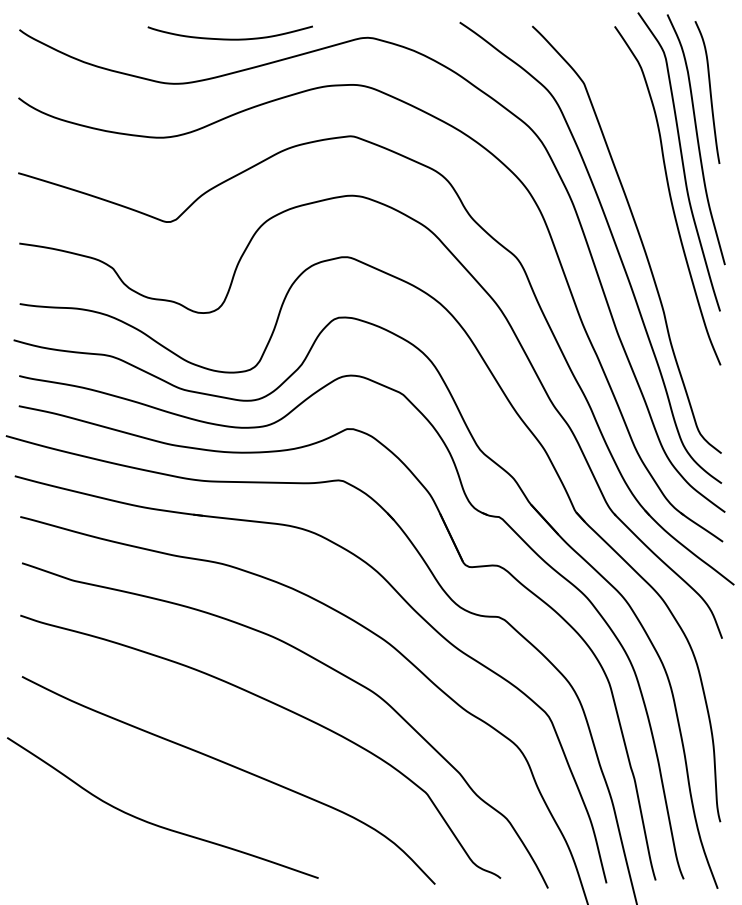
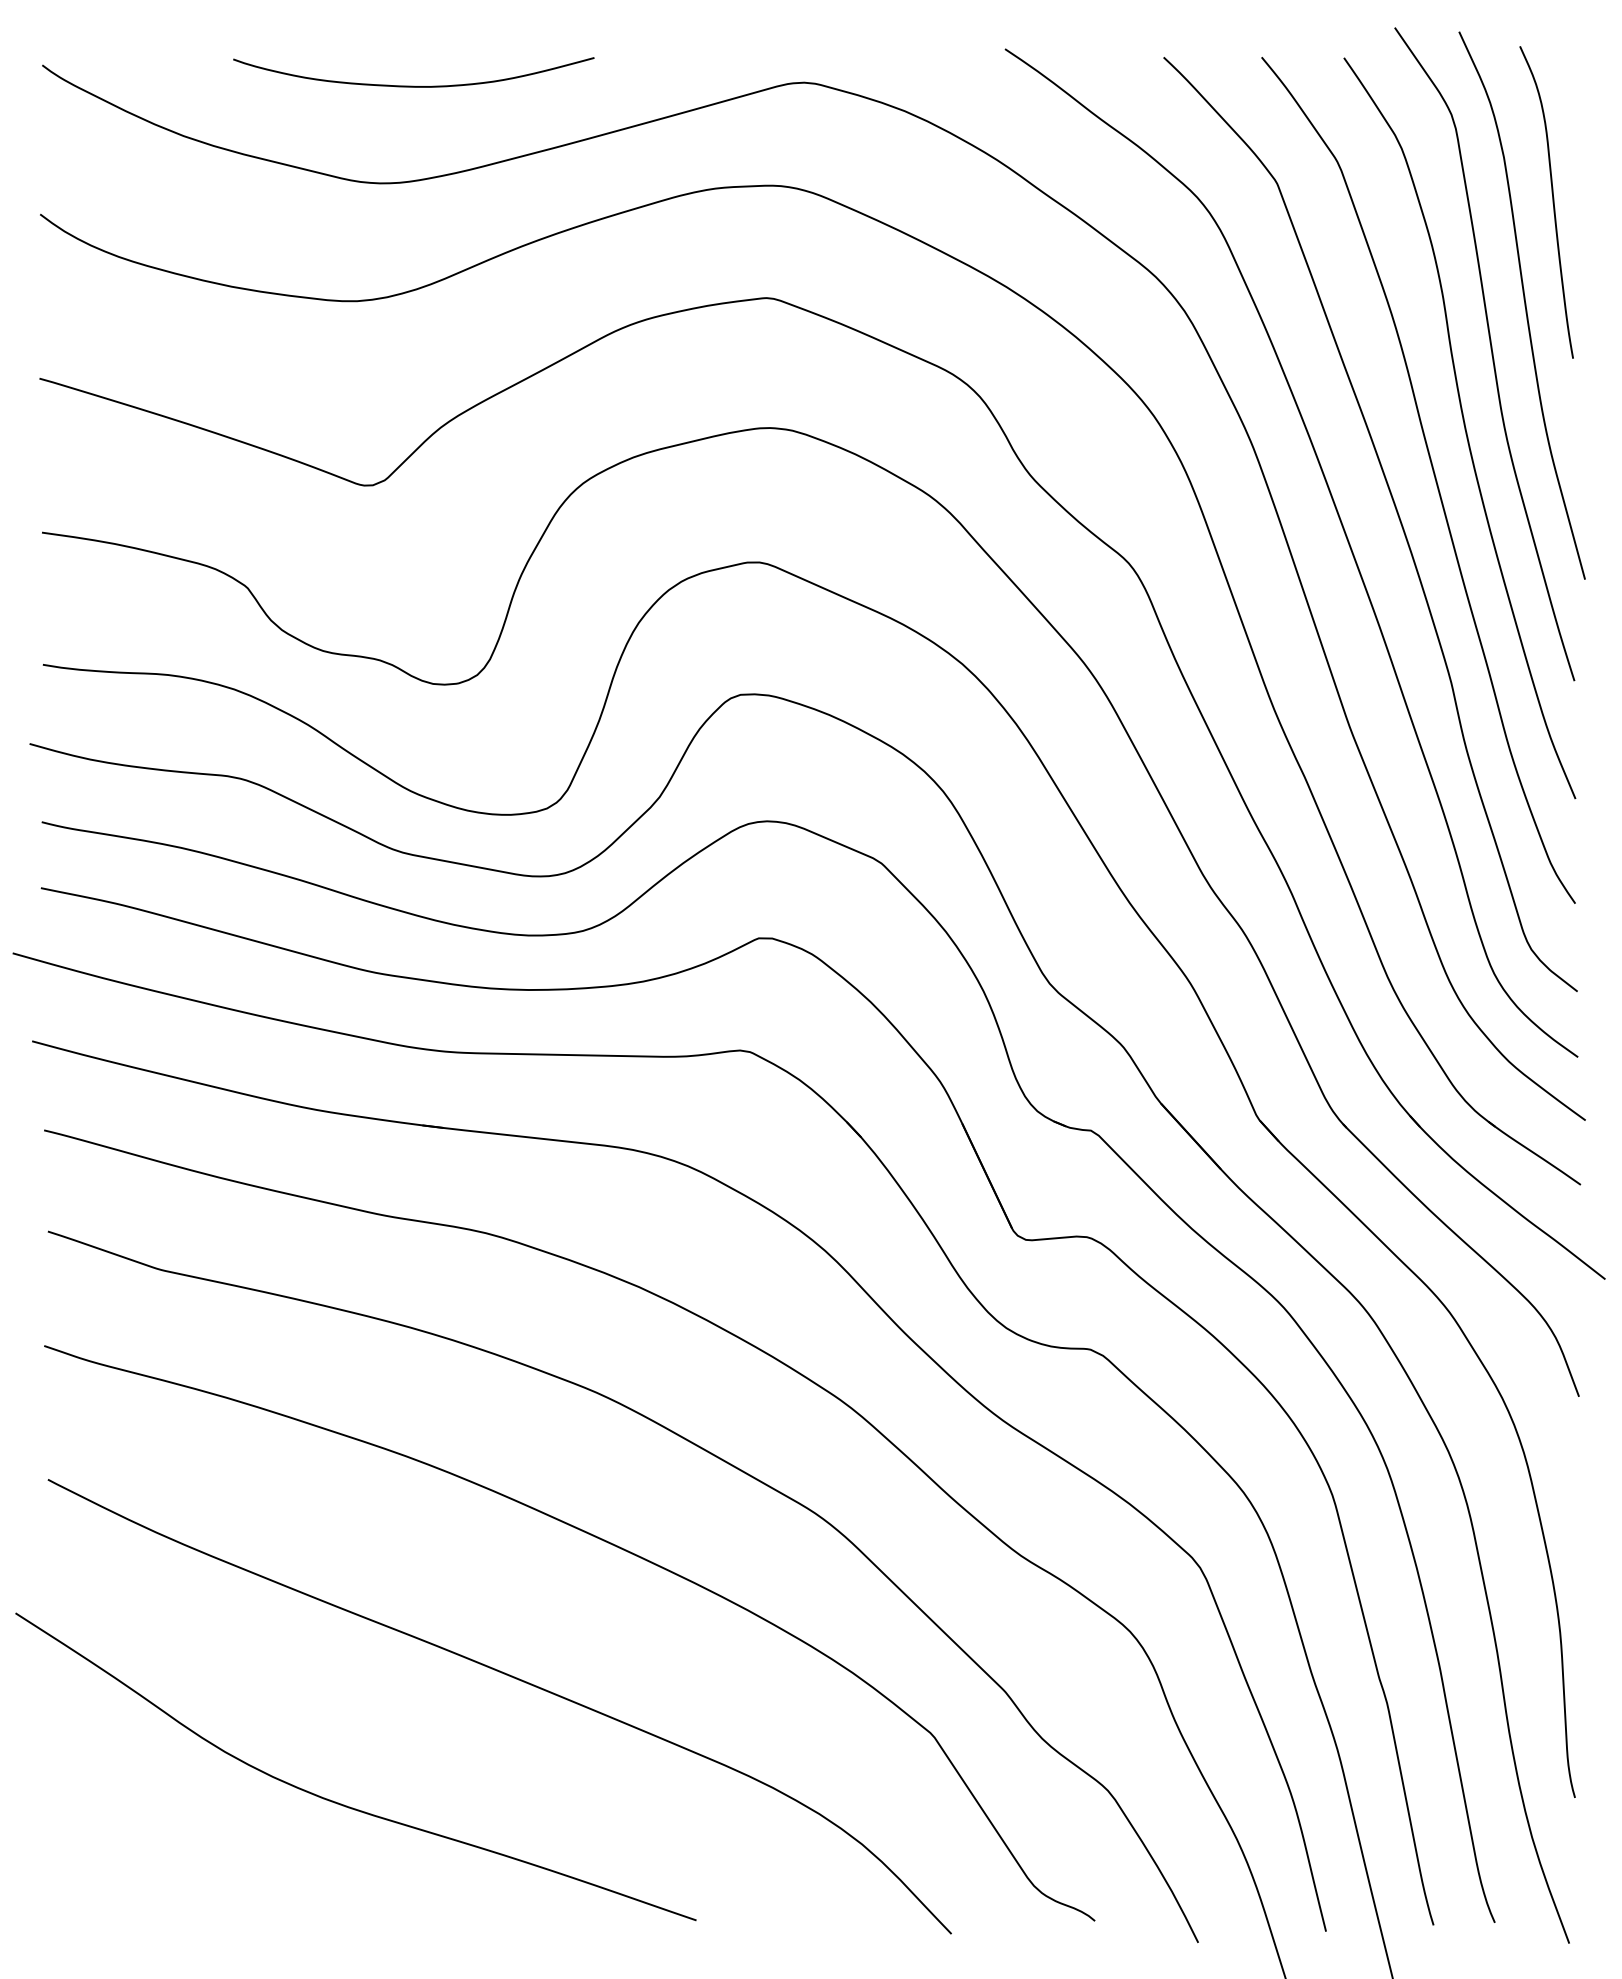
curve: (229, 38) -> (411, 84), moved
curve: (655, 219) -> (1433, 480), added

